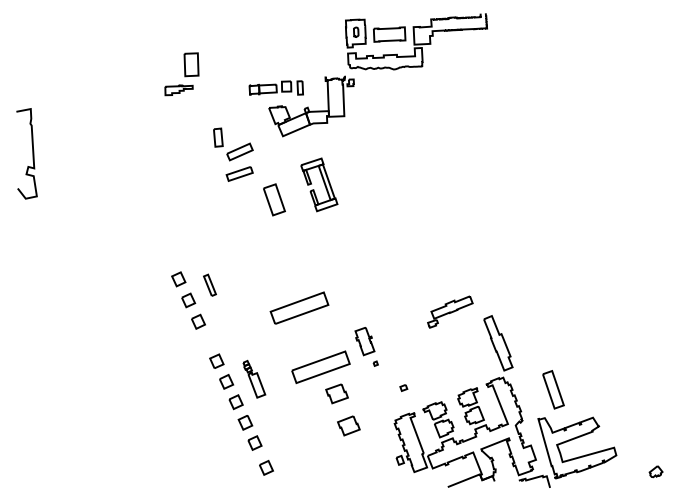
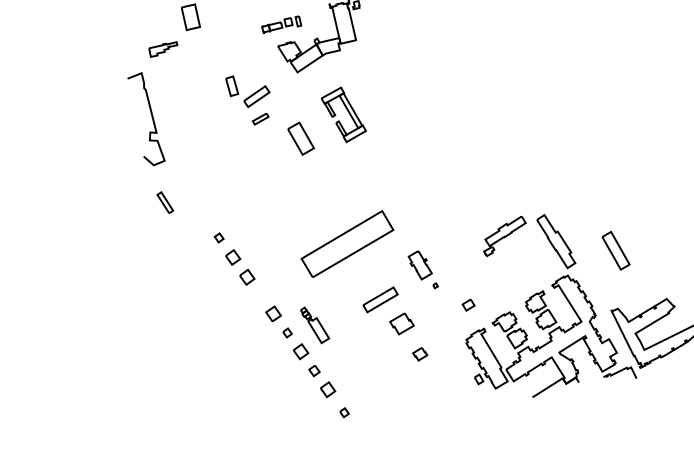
part: (275, 87) -> (280, 24), size x0.7
part: (178, 90) -> (163, 49), moved
curve: (32, 153) -> (151, 118), moved
part: (239, 173) -> (260, 118), size x0.6
part: (178, 279) -> (218, 238), size x0.6
part: (209, 284) -> (164, 202), moved
part: (299, 307) -> (347, 243), size x1.6
part: (450, 311) -> (504, 235), moved
part: (320, 366) -> (379, 299), size x0.6
part: (226, 381) -> (287, 332), size x0.6
part: (403, 387) -> (468, 304), size x1.6
part: (553, 389) -> (616, 250), moved
part: (245, 422) -> (314, 370), size x0.7
part: (348, 425) -> (419, 353), size x0.6
part: (266, 467) -> (344, 412), size x0.6

